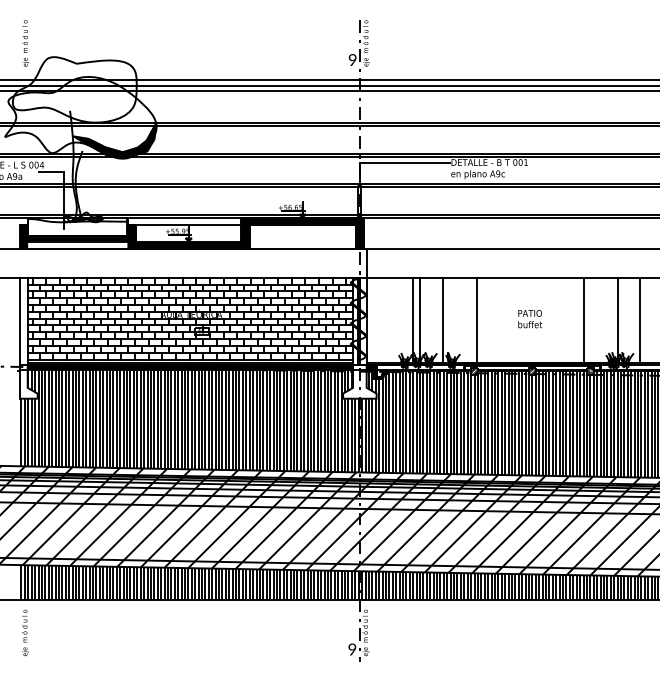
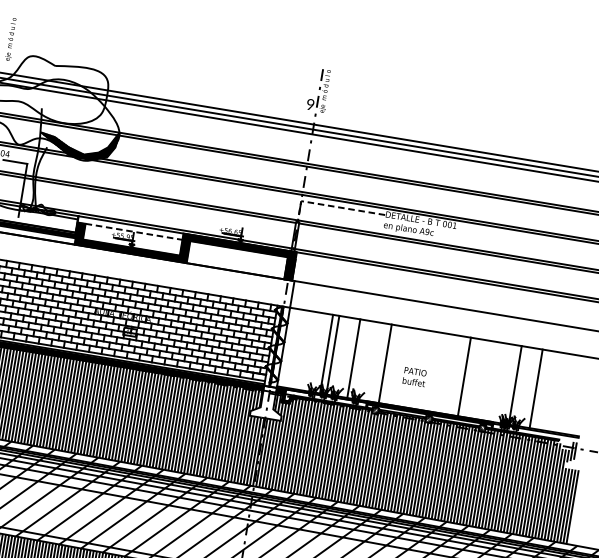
line: (393, 163) -> (332, 206), solid -> dashed
line: (189, 224) -> (134, 231), solid -> dashed
text: (530, 319) -> (414, 377), moved
line: (583, 319) -> (464, 376), moved

